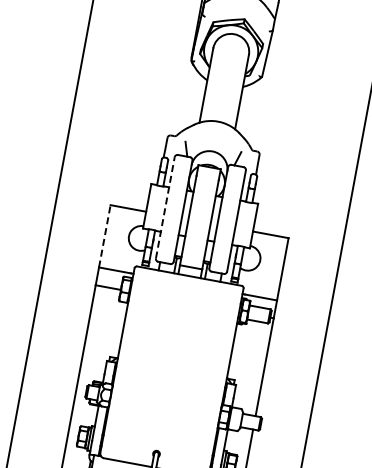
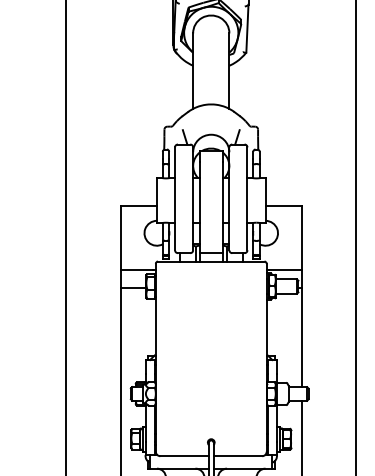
line: (165, 207) -> (175, 198), dashed -> solid
line: (104, 235) -> (120, 237), dashed -> solid

